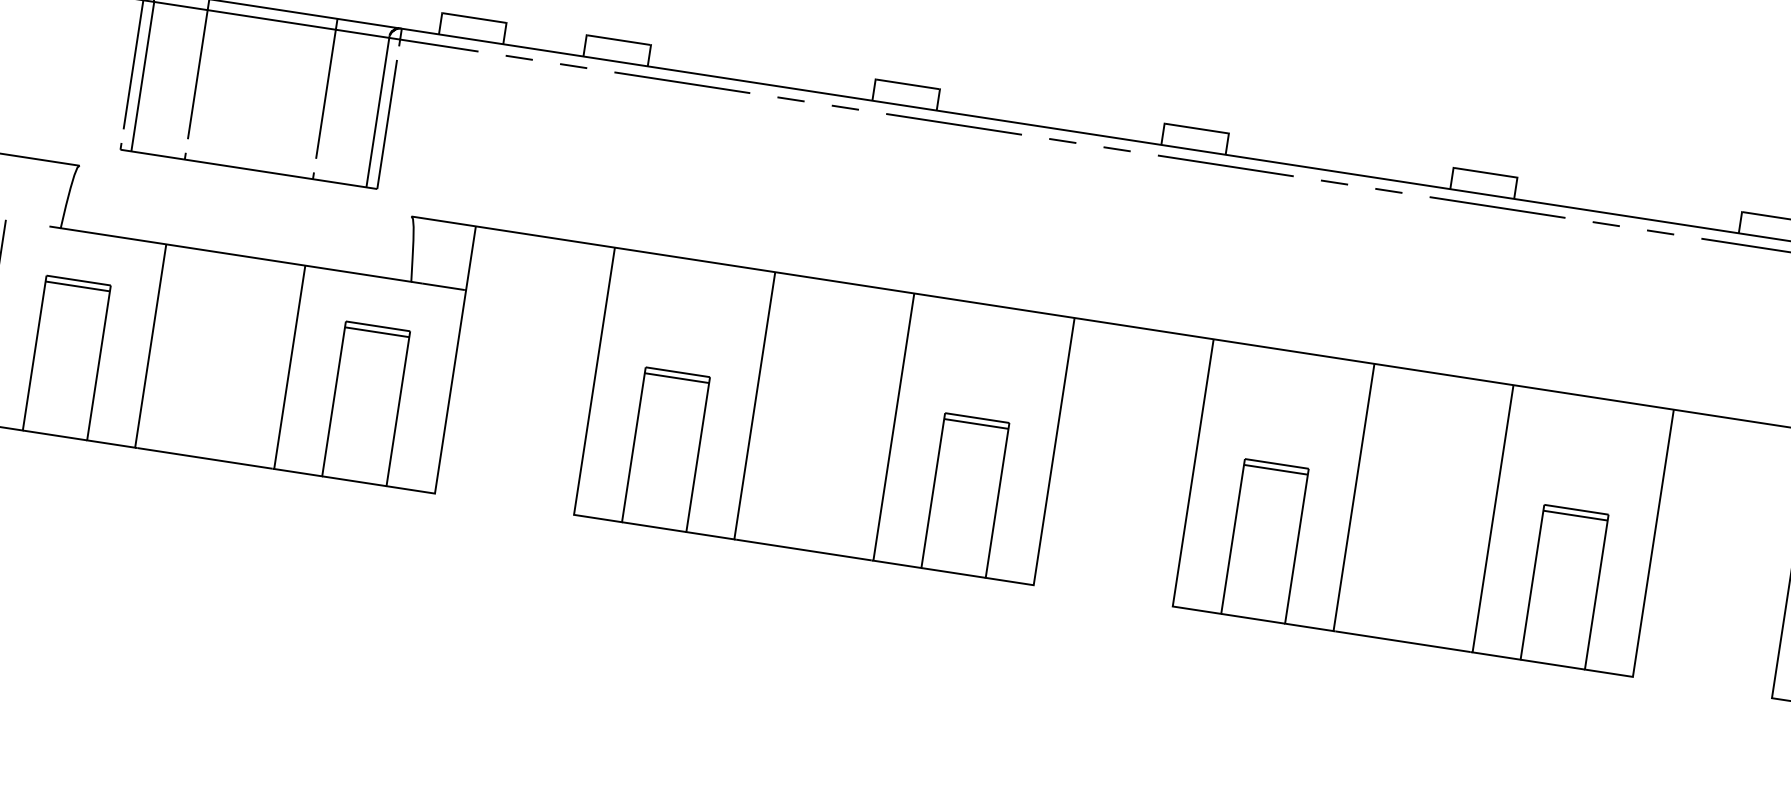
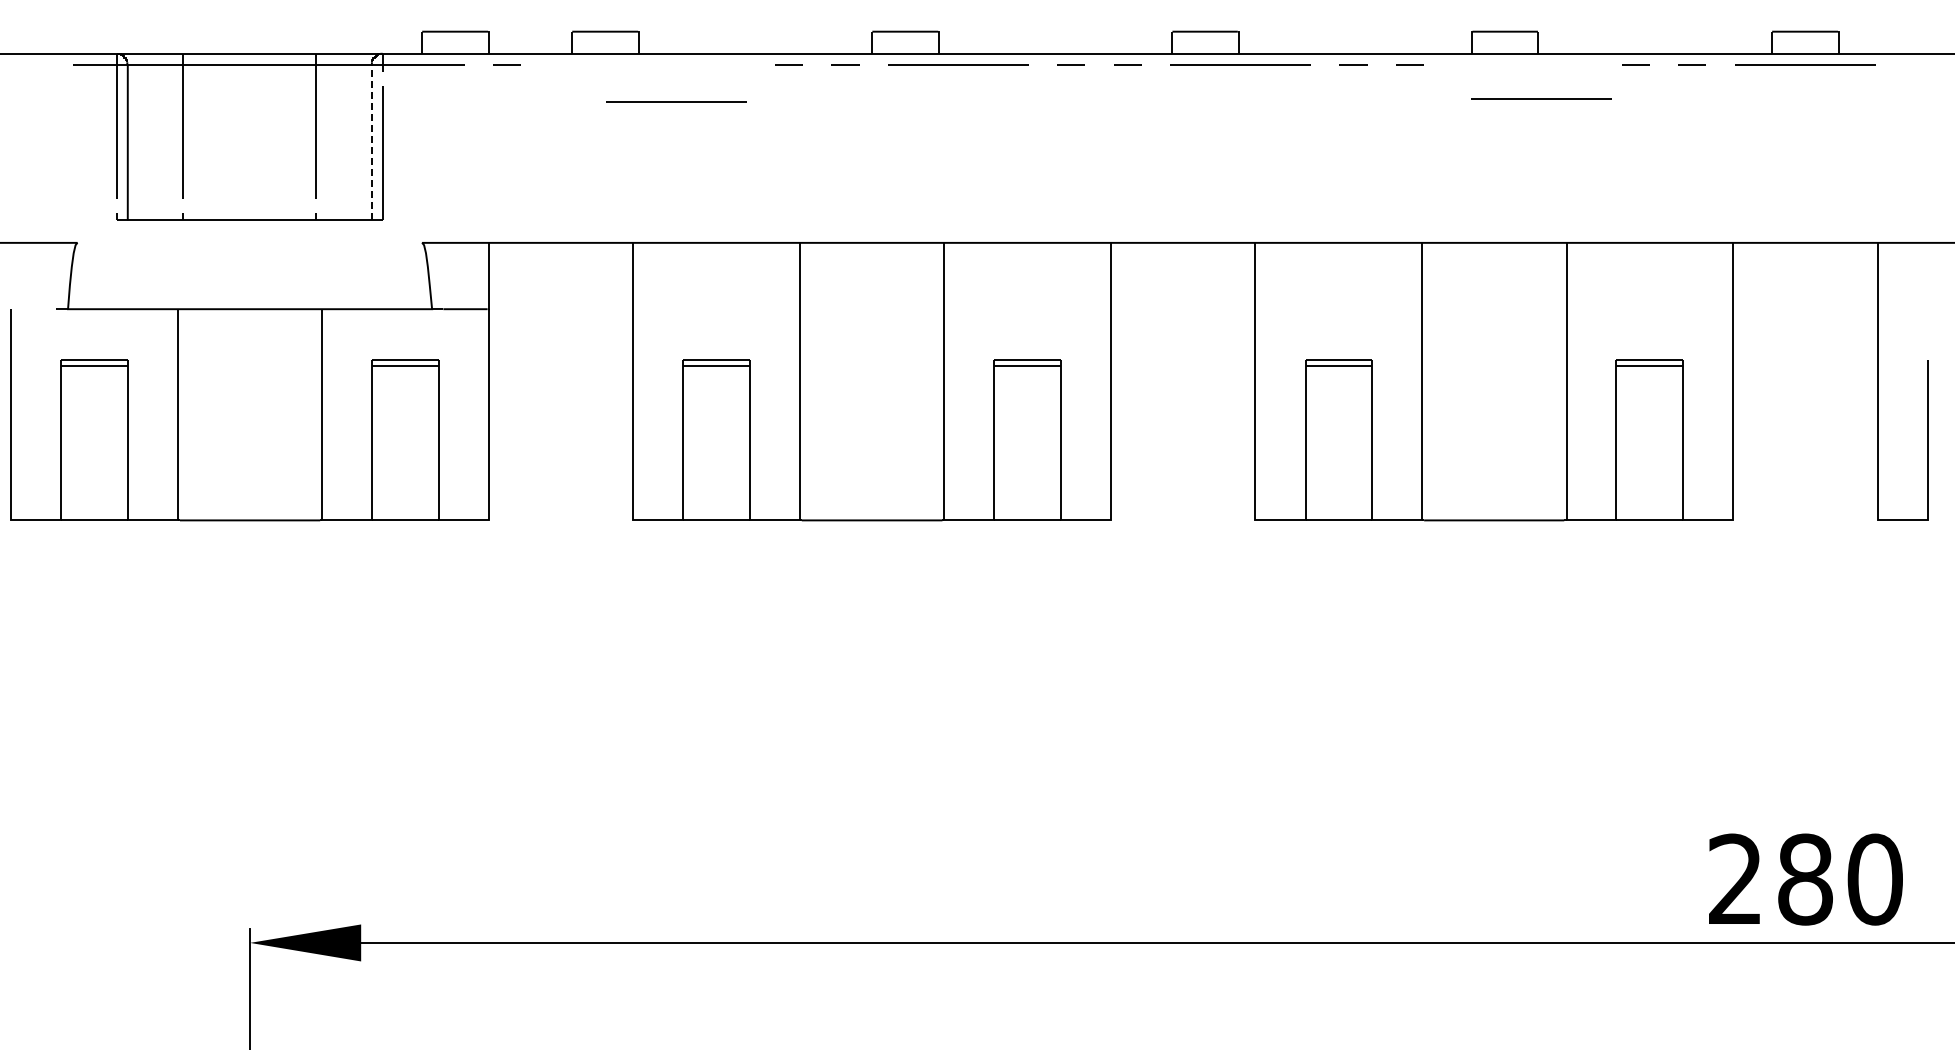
line: (572, 65) -> (562, 64), removed
line: (682, 82) -> (676, 101), moved
line: (377, 111) -> (371, 141), solid -> dashed
line: (1497, 206) -> (1541, 98), moved

